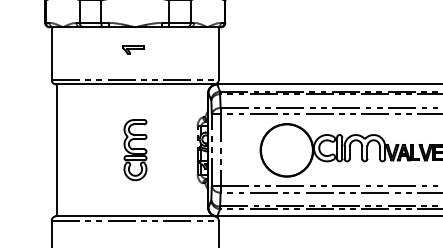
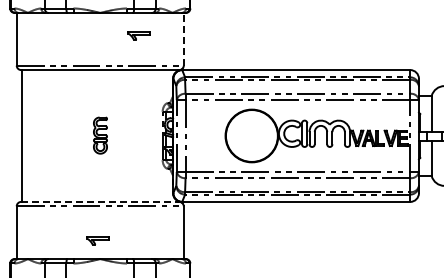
part: (132, 49) -> (138, 35), moved
line: (218, 52) -> (183, 38), solid -> dashed
part: (135, 149) -> (100, 135), size x0.6
line: (135, 215) -> (100, 201), solid -> dashed

